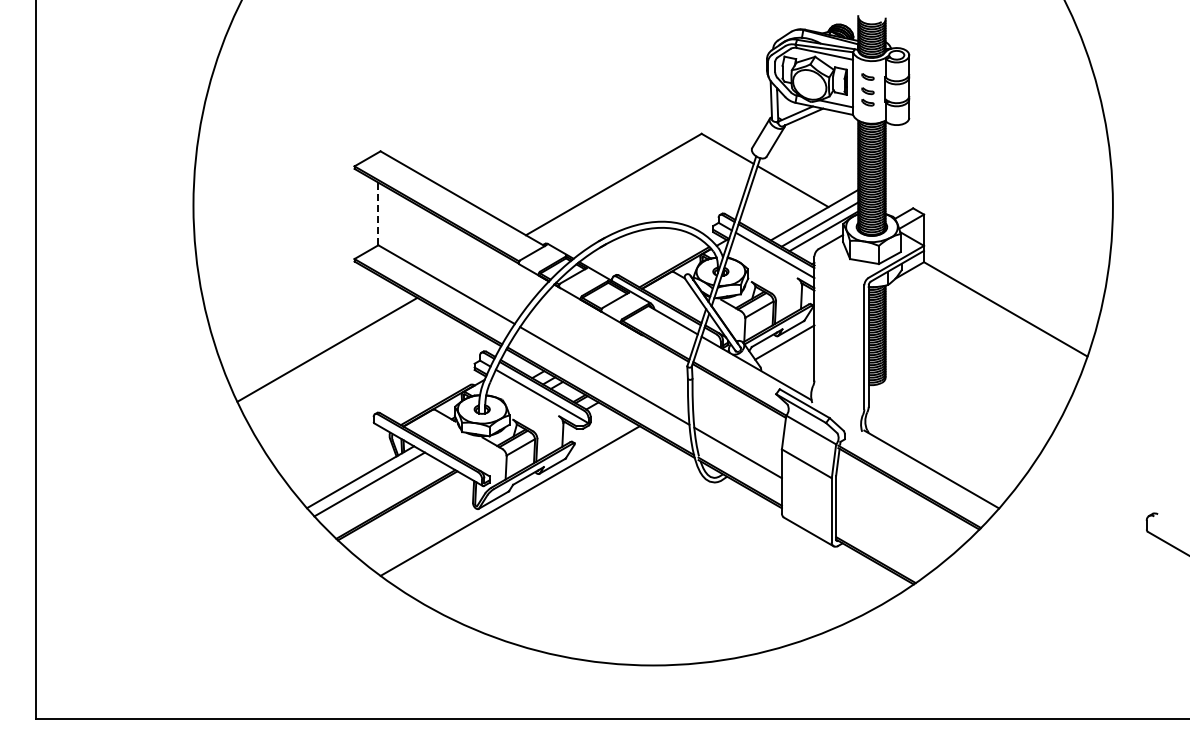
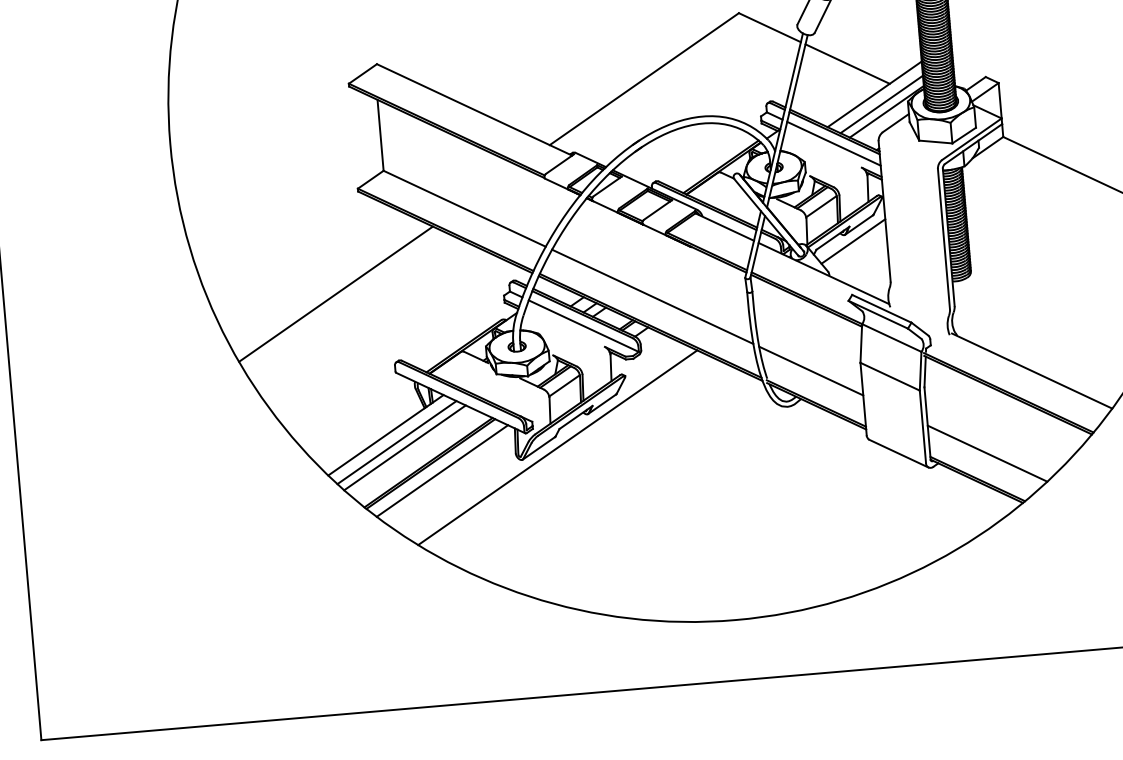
line: (378, 213) -> (380, 134), dashed -> solid
line: (375, 489) -> (404, 447), added
line: (407, 512) -> (442, 470), added
line: (886, 538) -> (987, 453), added

